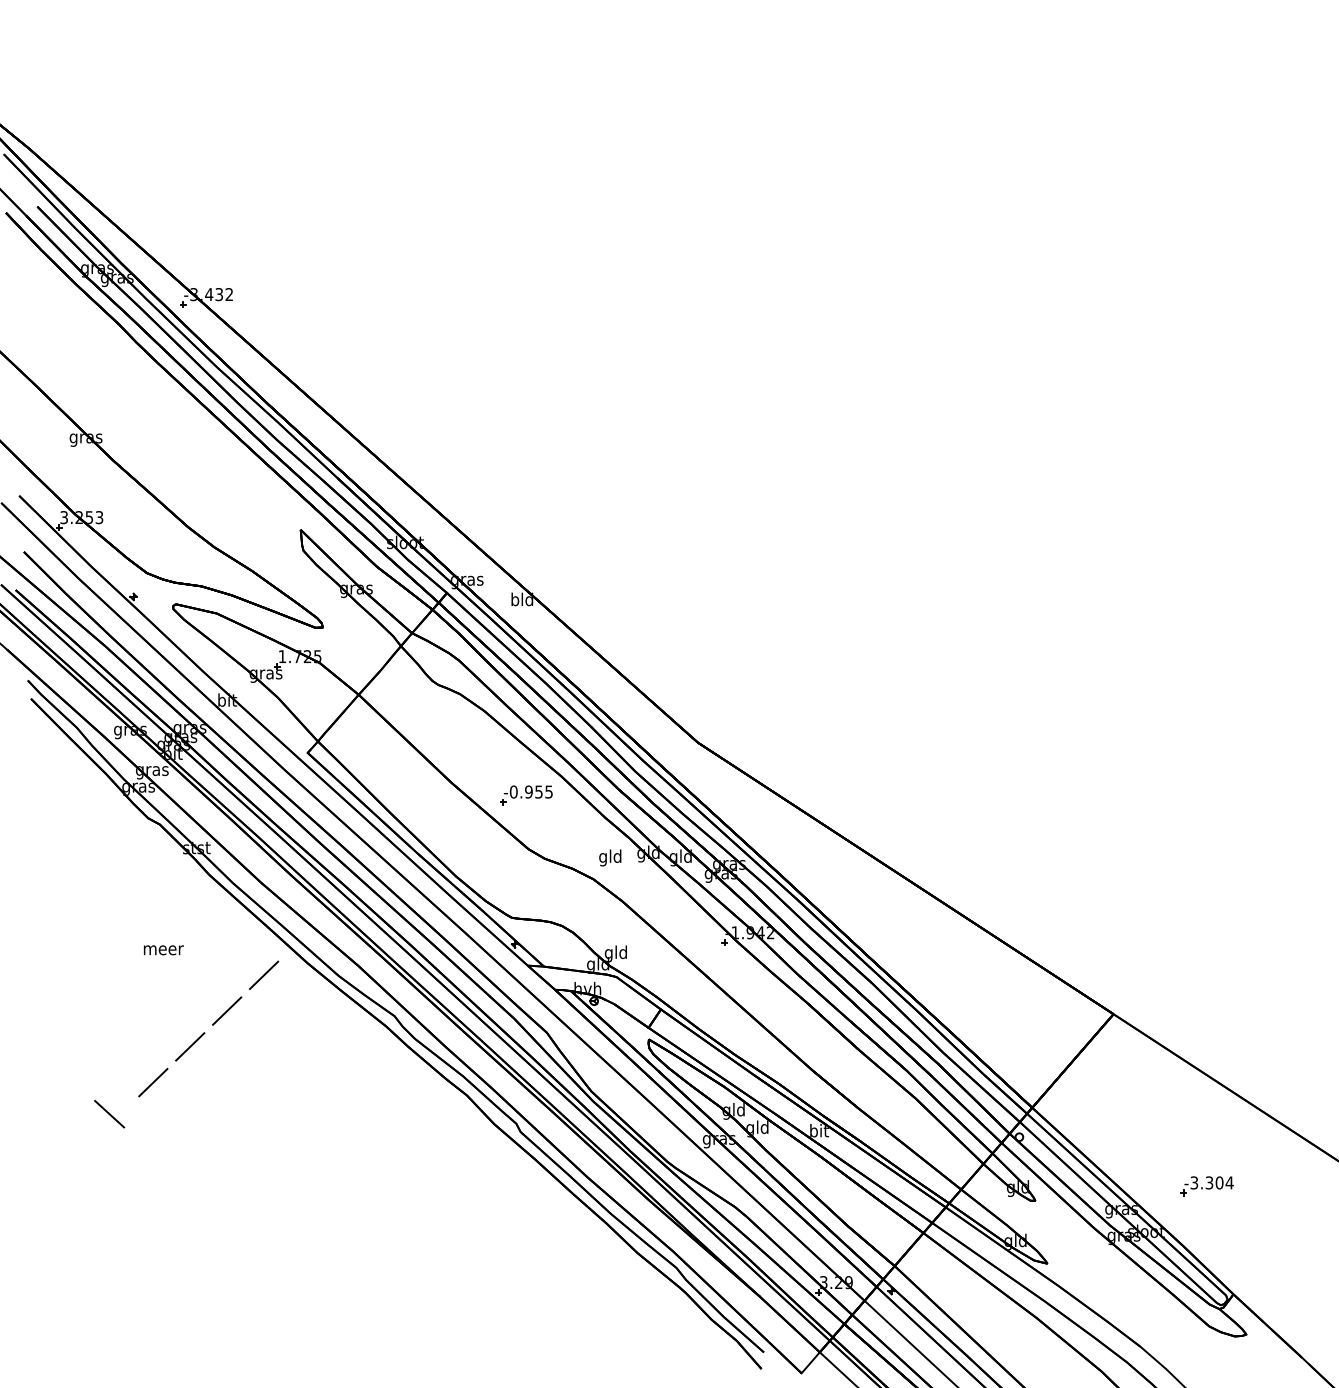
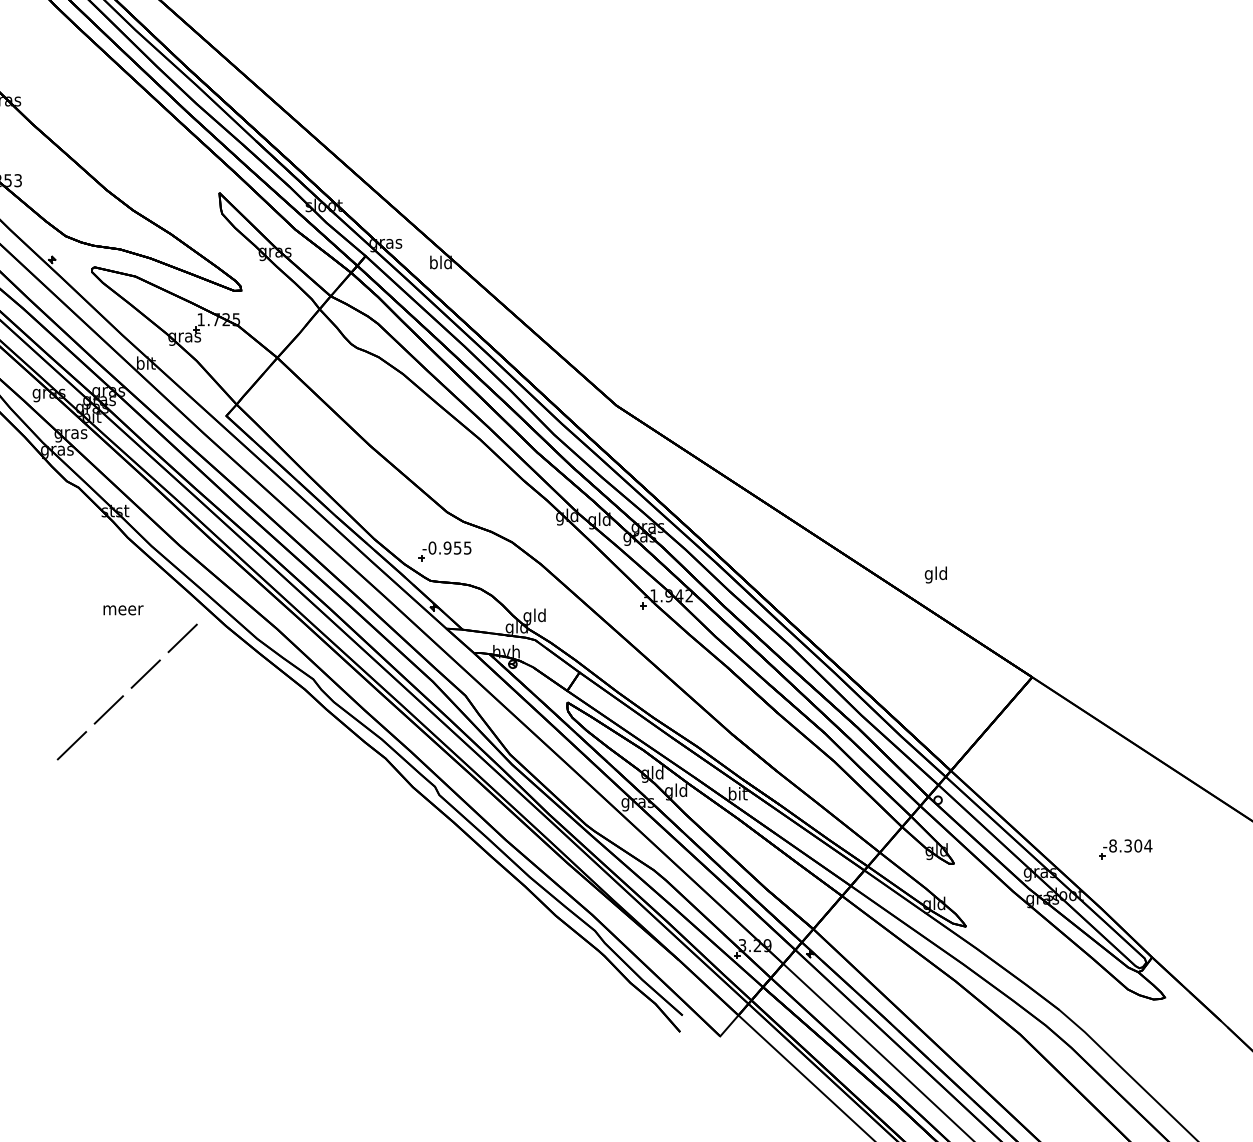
part: (526, 795) -> (445, 551), moved
text: (610, 857) -> (936, 574), moved
text: (163, 950) -> (123, 610), moved
line: (109, 1114) -> (28, 777), removed
text: (1194, 1182) -> (1113, 845), -3.304 -> -8.304

